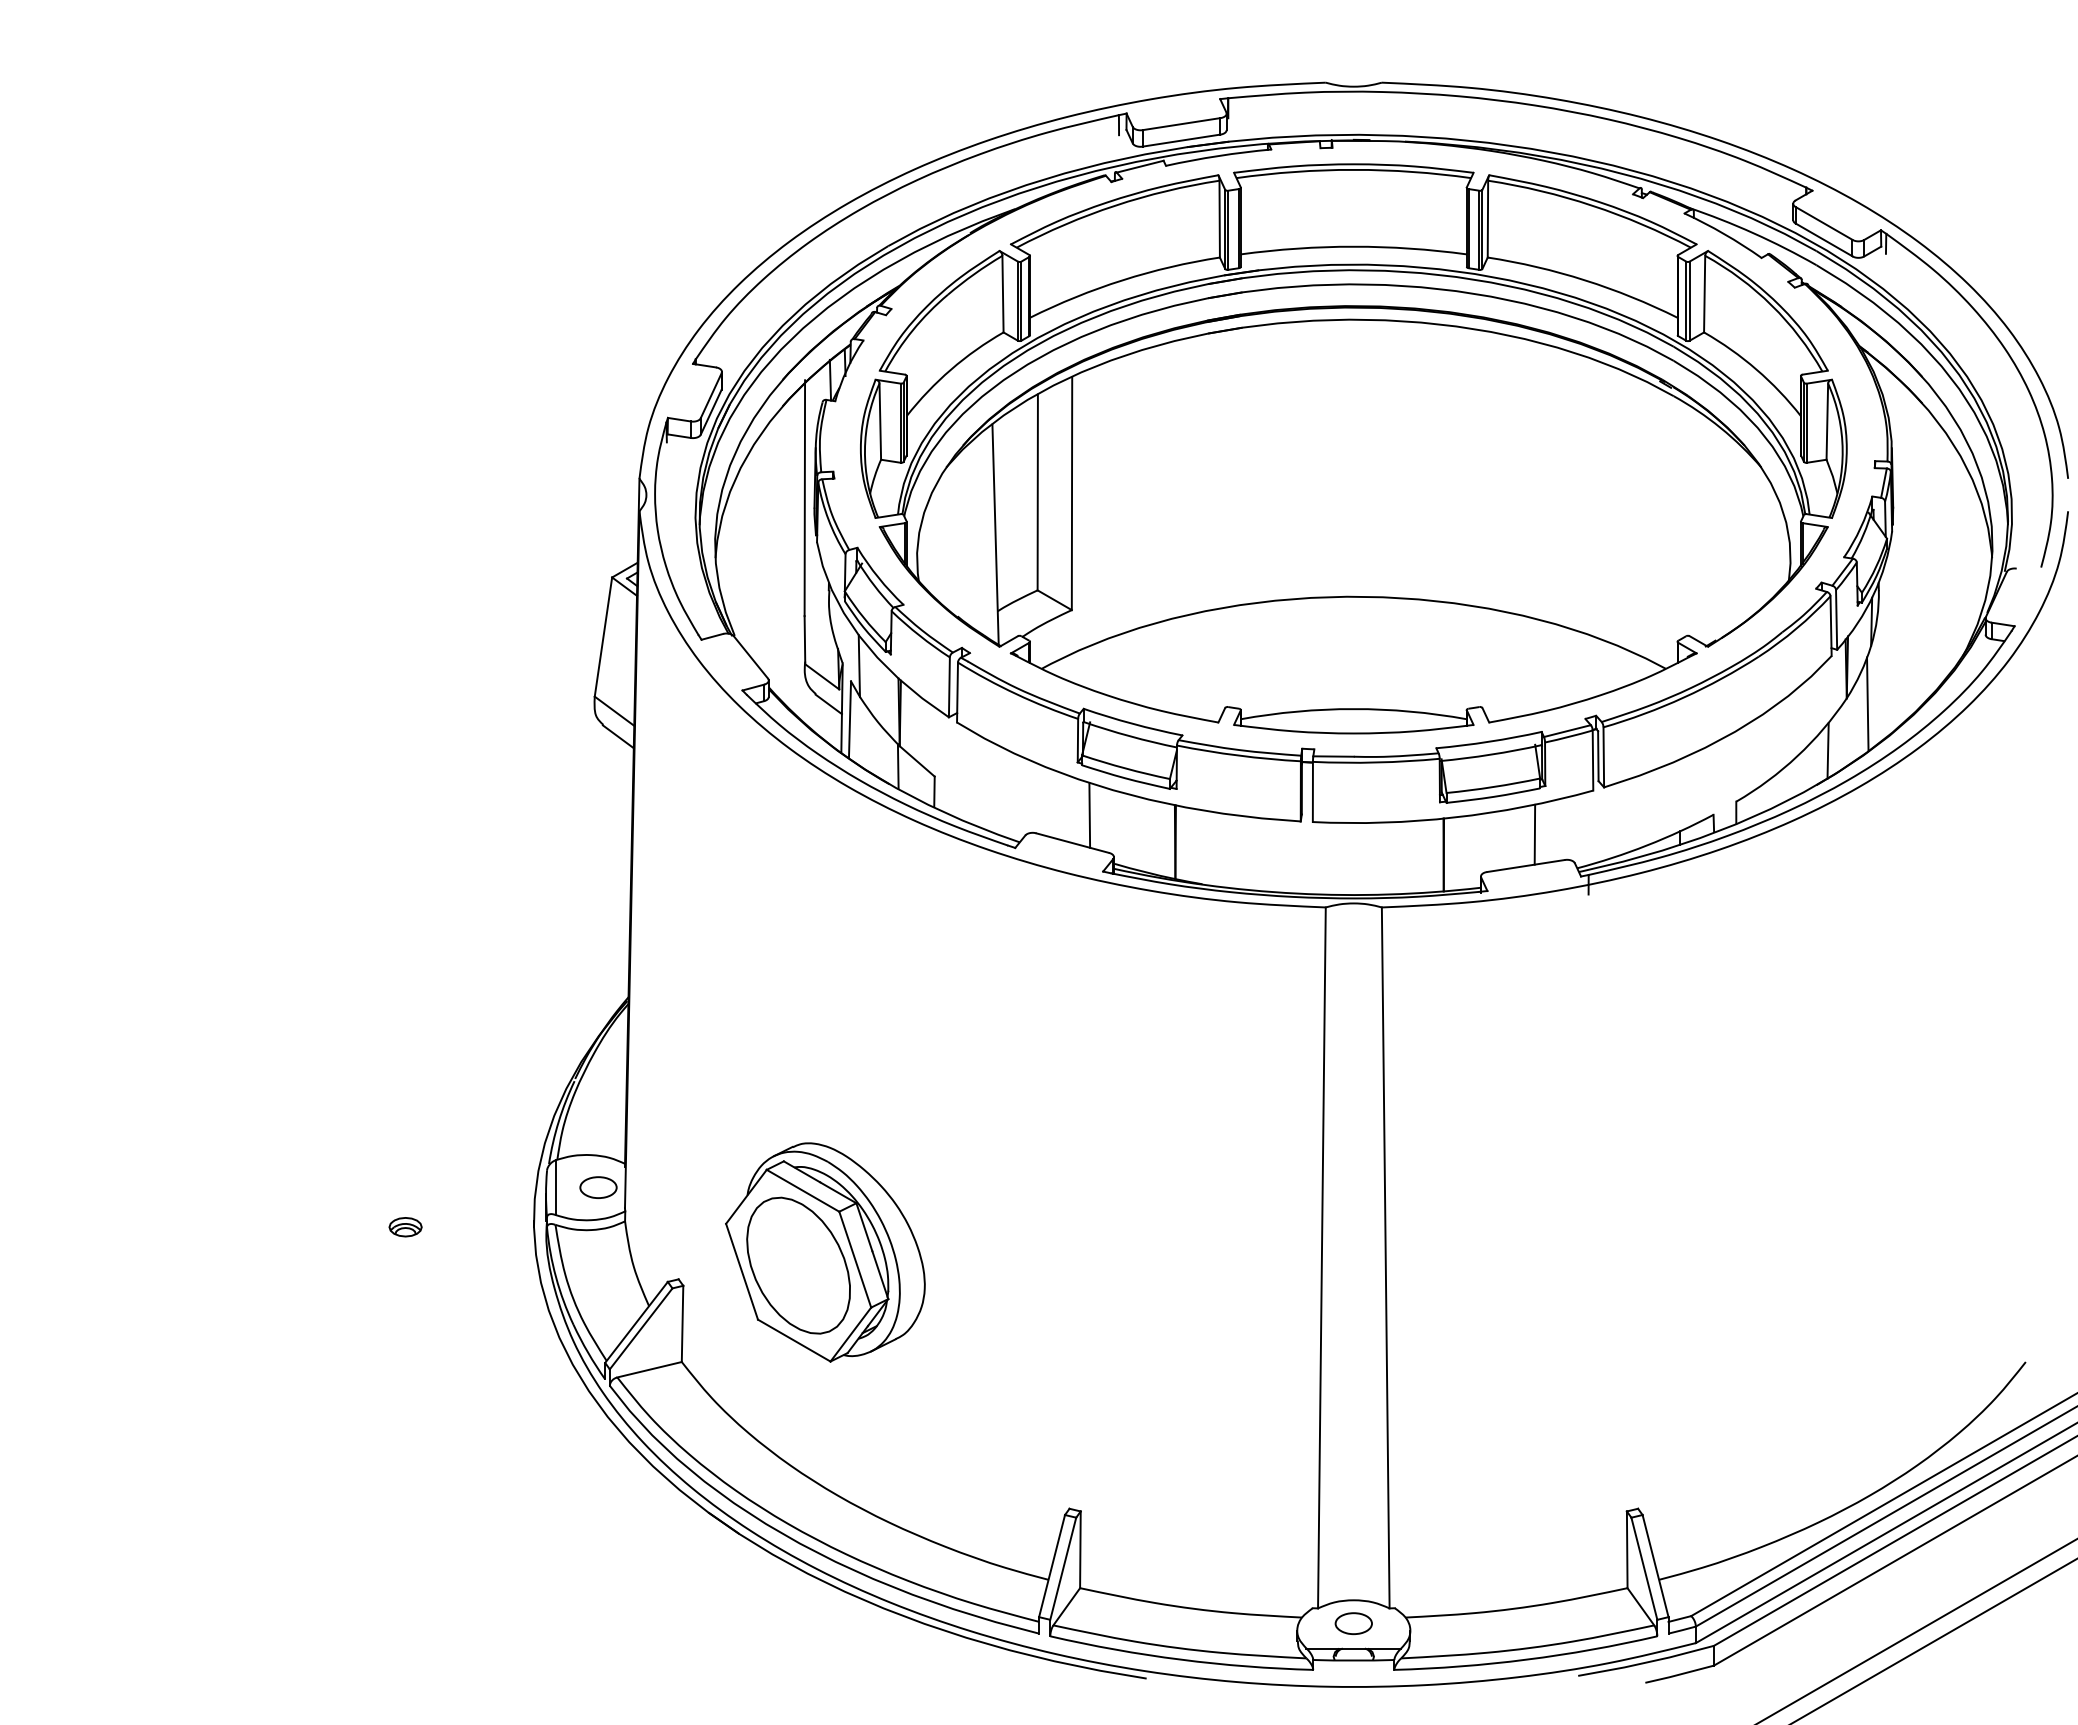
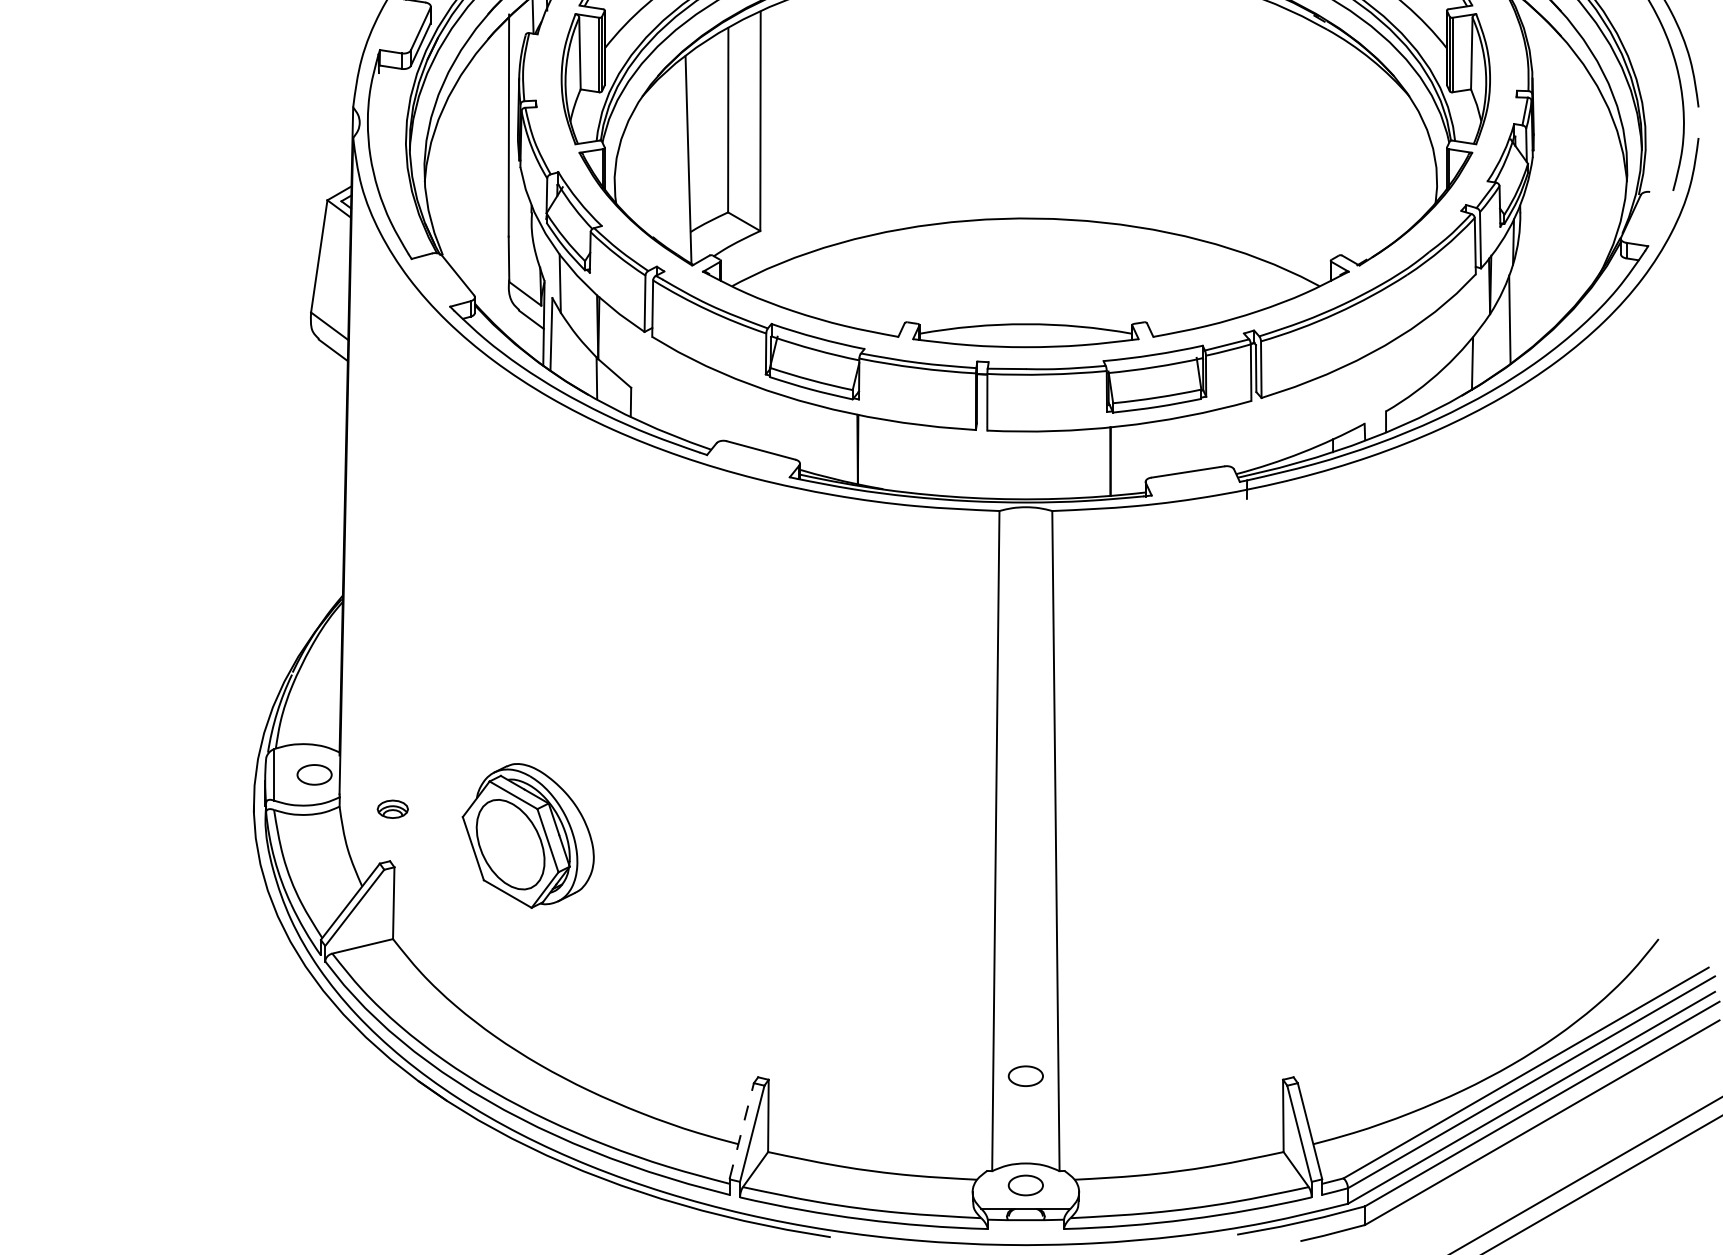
line: (1089, 814) -> (776, 423), removed
line: (1534, 834) -> (1196, 442), removed
part: (405, 1227) -> (392, 809), moved
part: (825, 1252) -> (528, 835), size x0.7
part: (1353, 1507) -> (1025, 1076), added
line: (1052, 1566) -> (742, 1131), solid -> dashed

